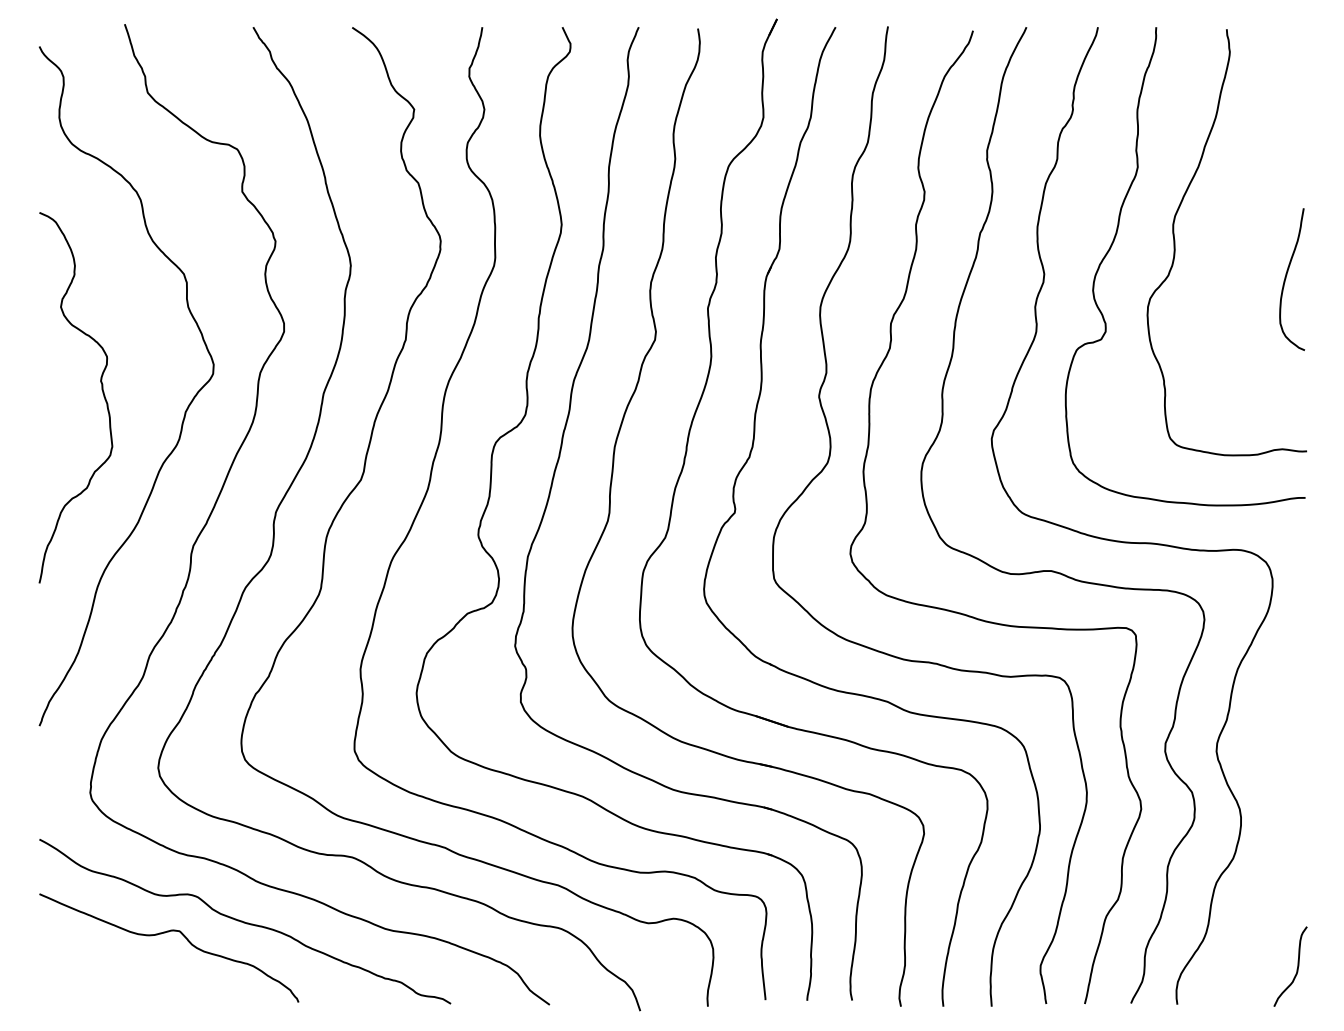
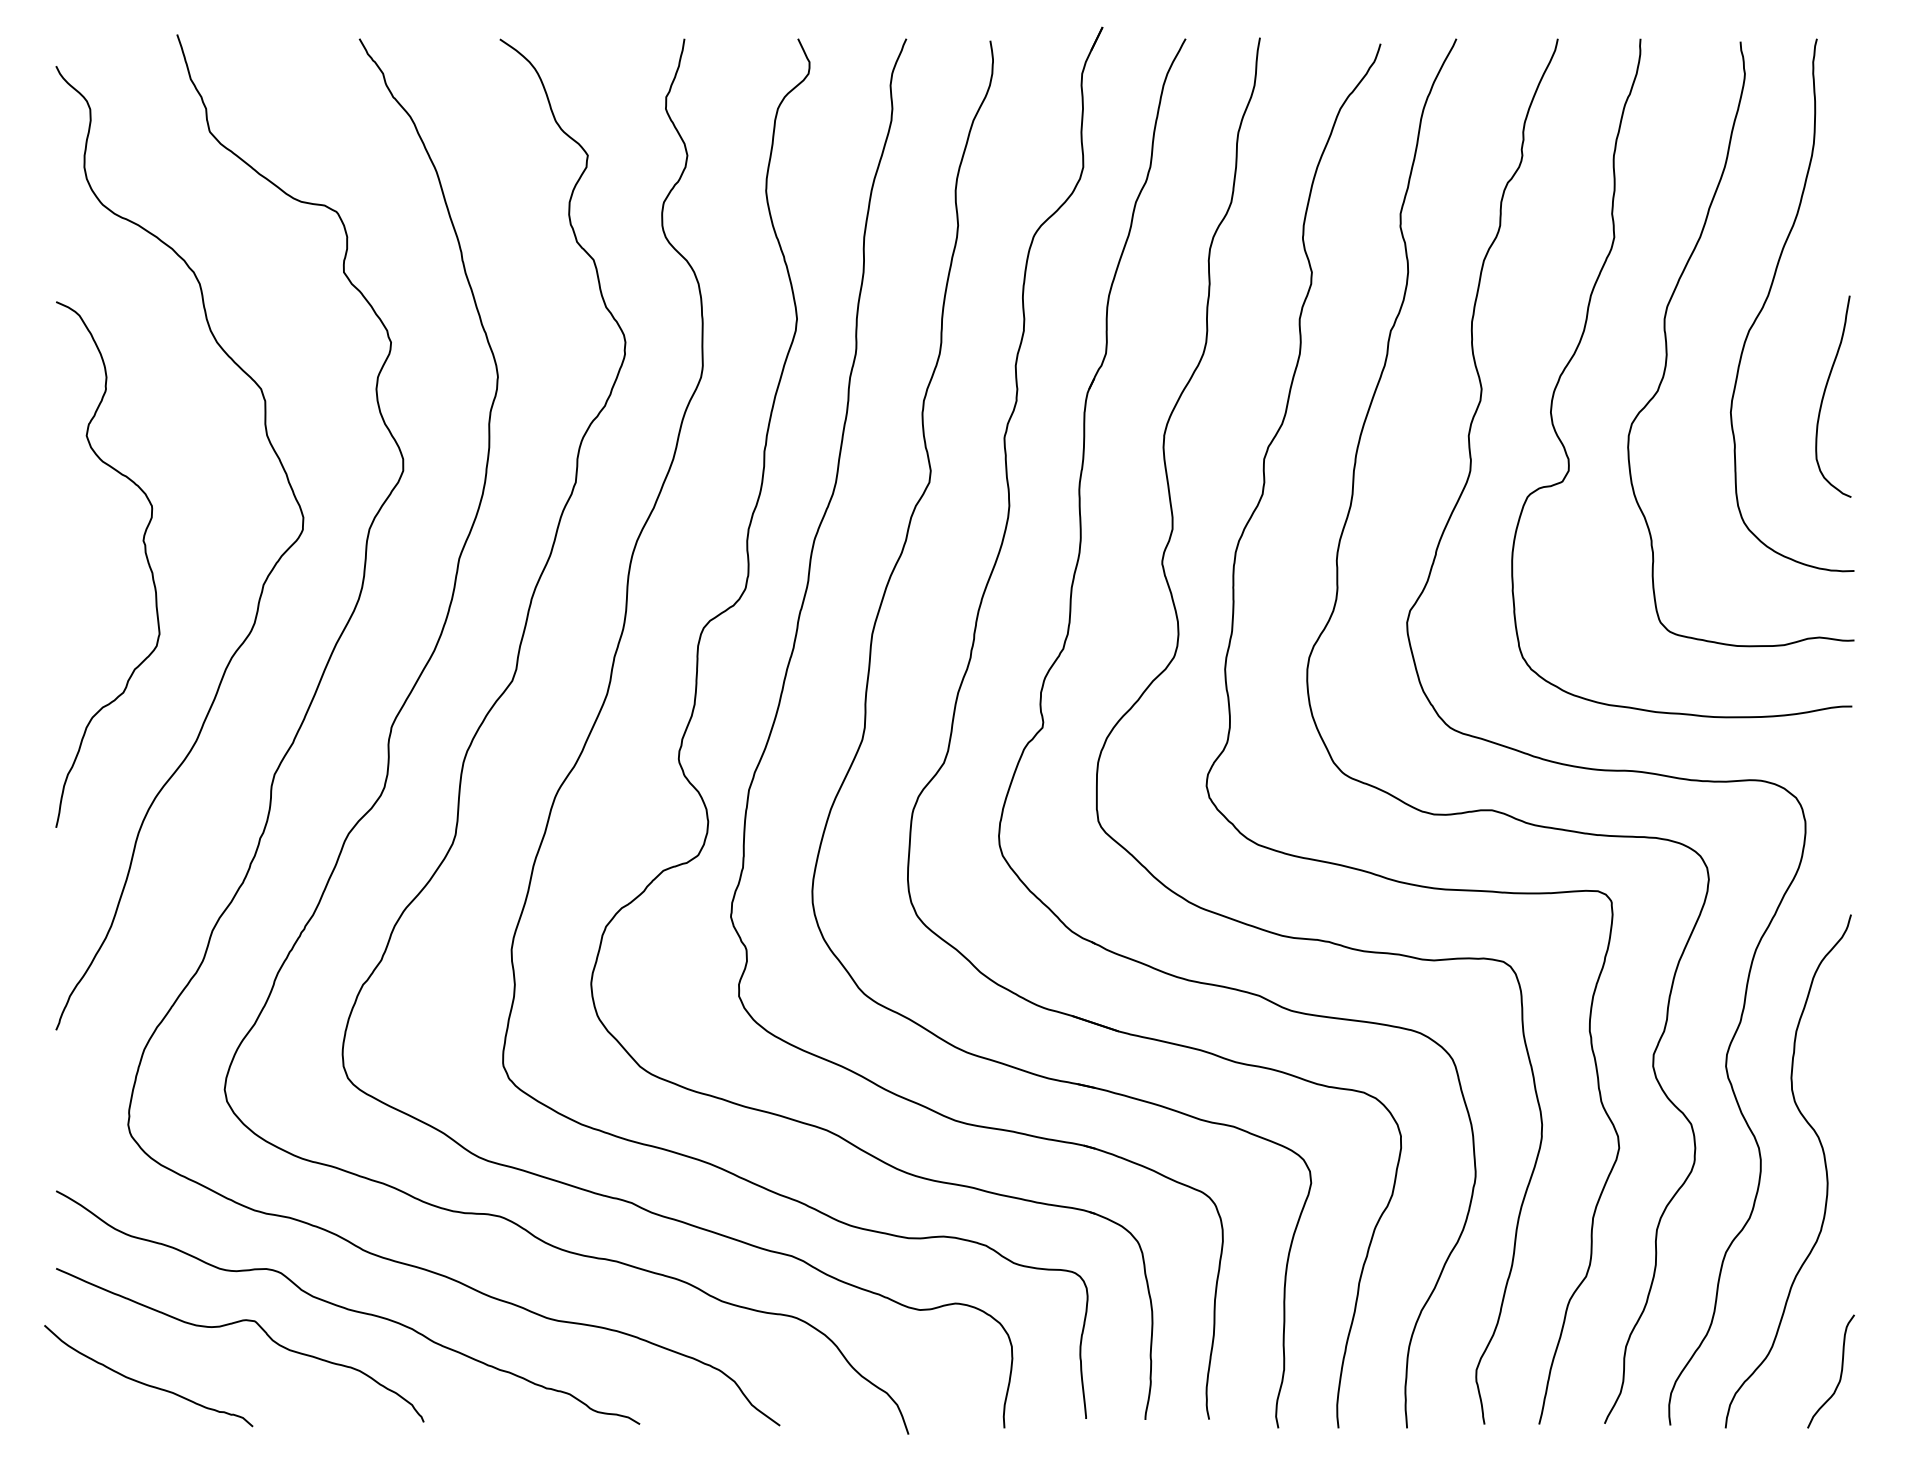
curve: (1247, 208) -> (1769, 295), added
curve: (1285, 821) -> (1824, 1165), added
curve: (103, 975) -> (146, 1383), added

